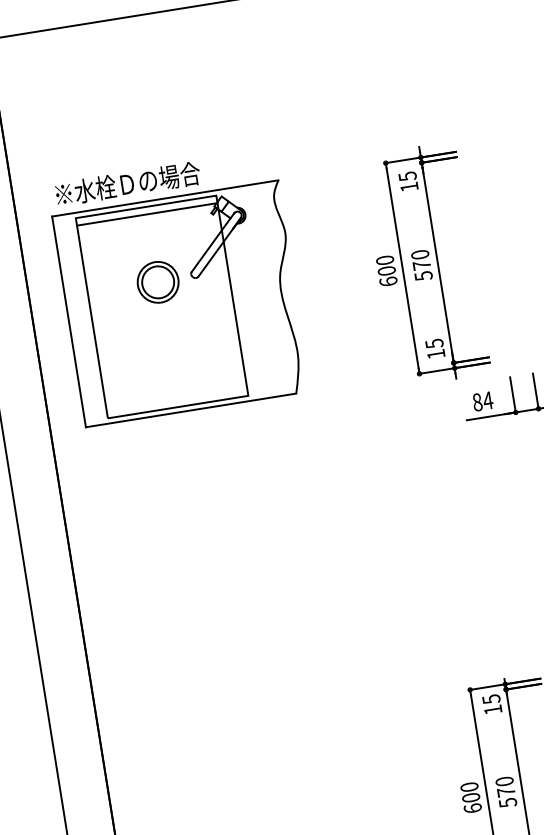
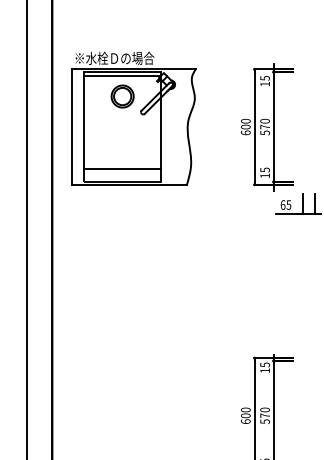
part: (157, 282) -> (122, 96), moved
line: (173, 382) -> (122, 168), added
text: (481, 400) -> (285, 204), 84 -> 65

